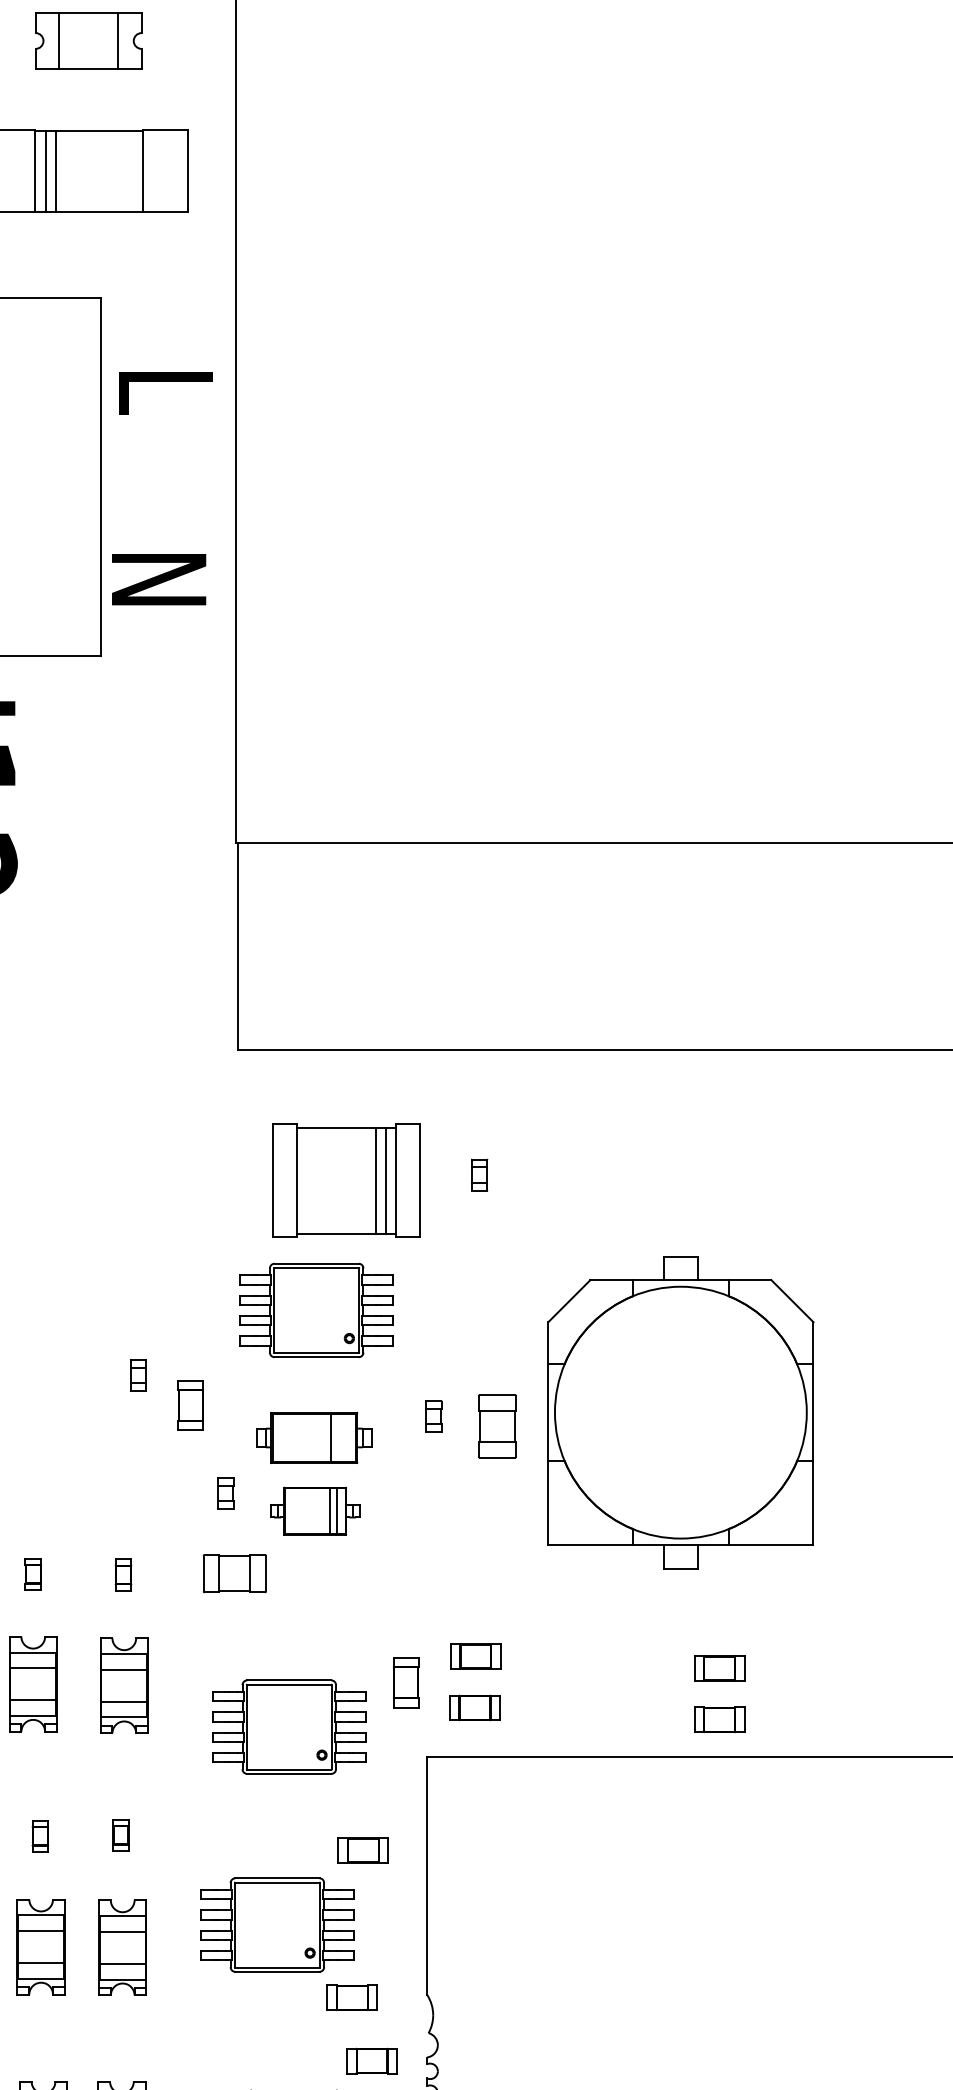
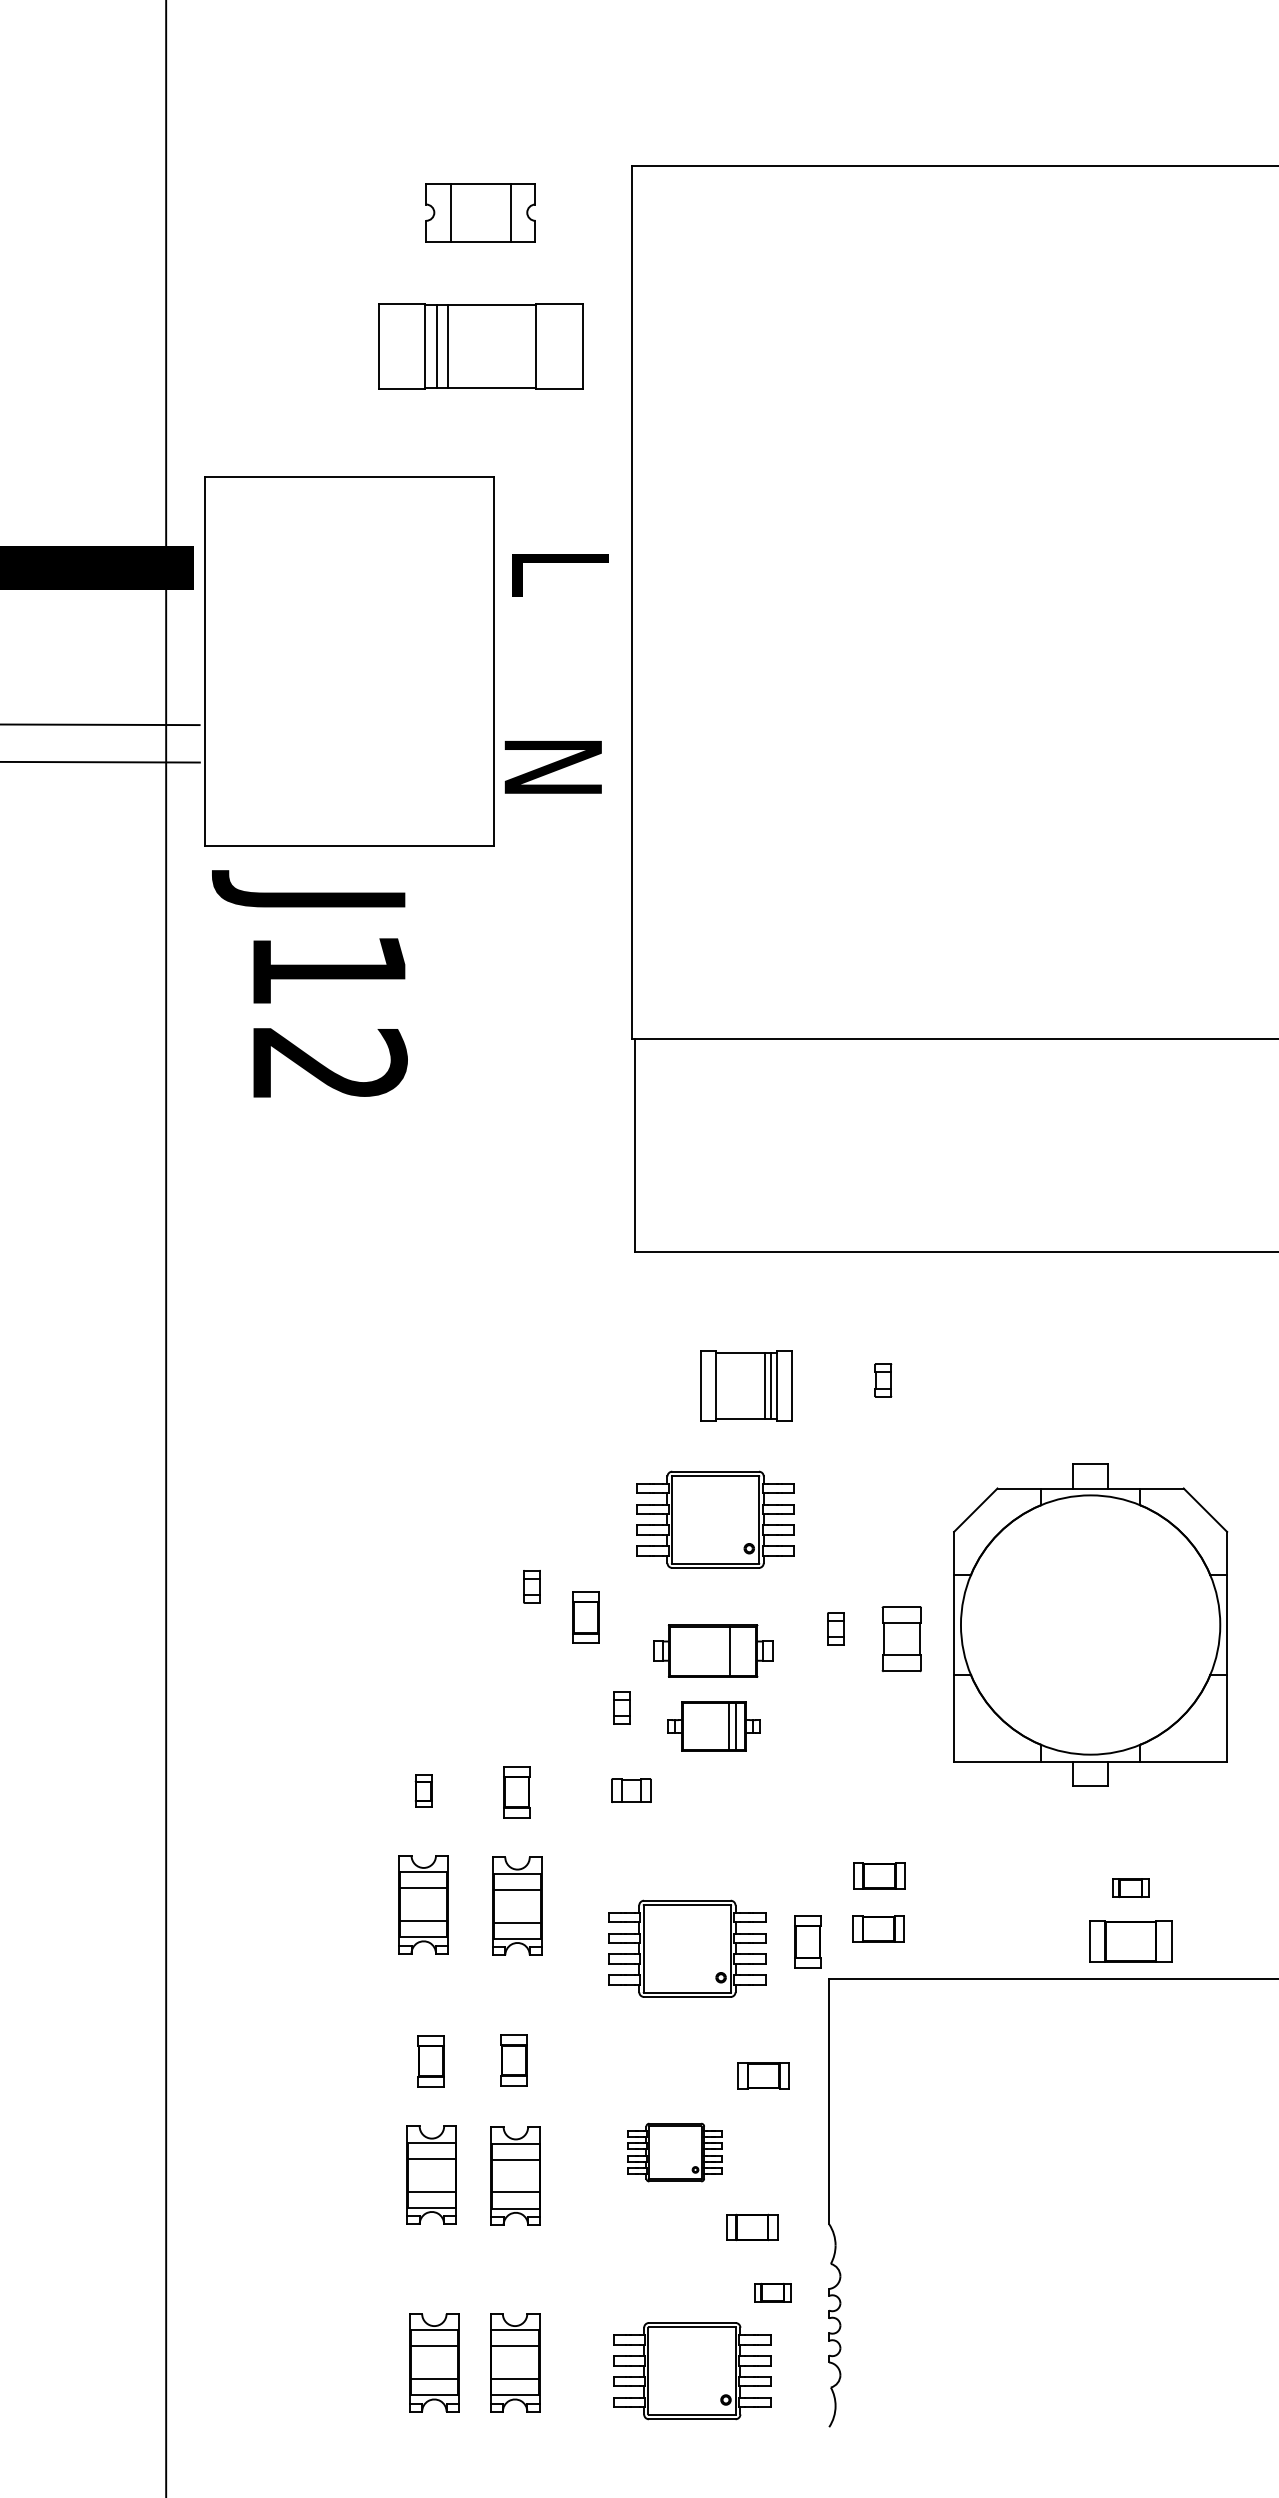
part: (346, 1180) -> (746, 1385), size x0.6
part: (234, 1573) -> (631, 1790), size x0.6
part: (123, 1574) -> (516, 1791), size x1.6
part: (719, 1667) -> (1130, 1887), size x0.7
part: (405, 1682) -> (807, 1941), moved
part: (719, 1719) -> (1130, 1940), size x1.6
part: (121, 1834) -> (514, 2059), size x1.6
part: (39, 1835) -> (430, 2060), size x1.6
part: (277, 1924) -> (675, 2152), size x0.6
part: (371, 2060) -> (772, 2292), size x0.7

